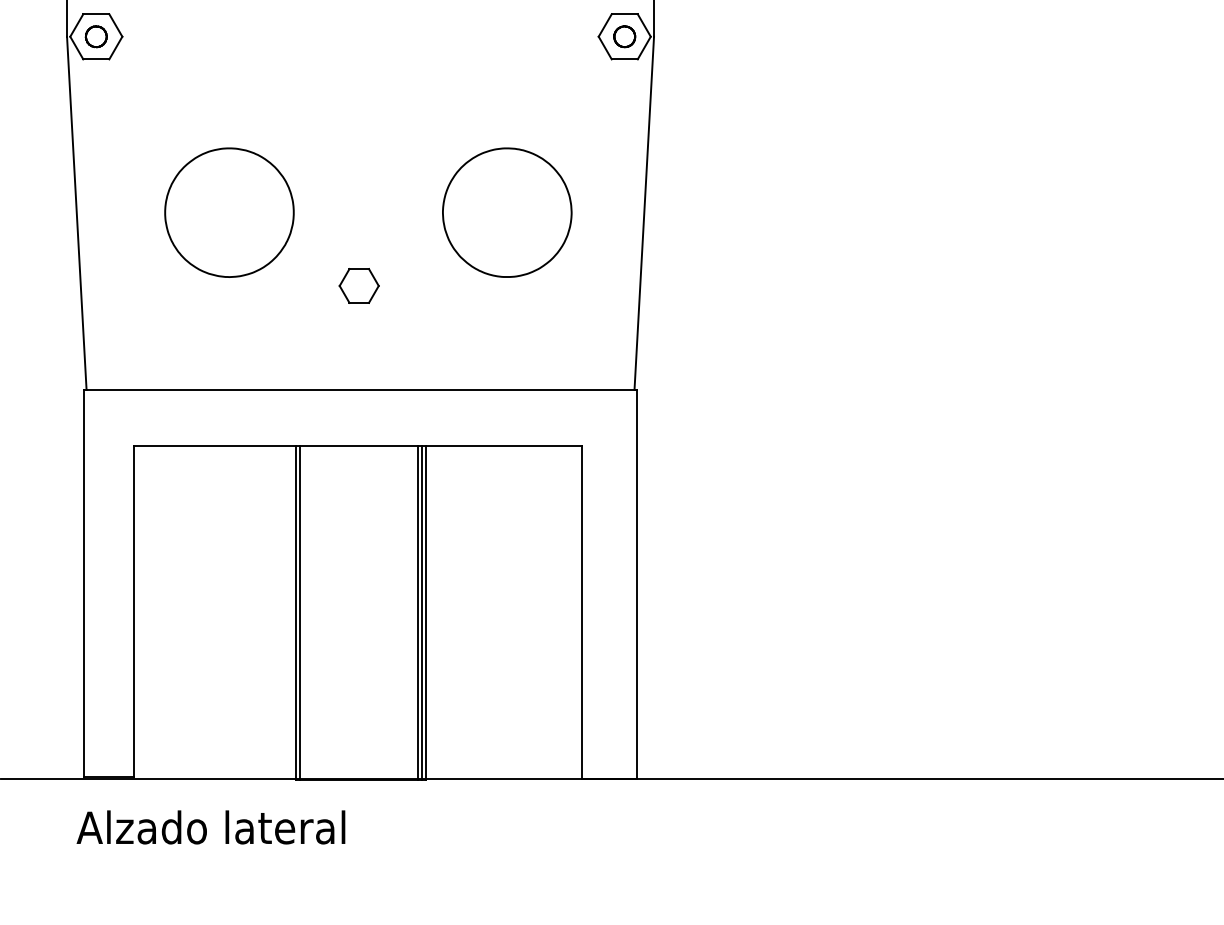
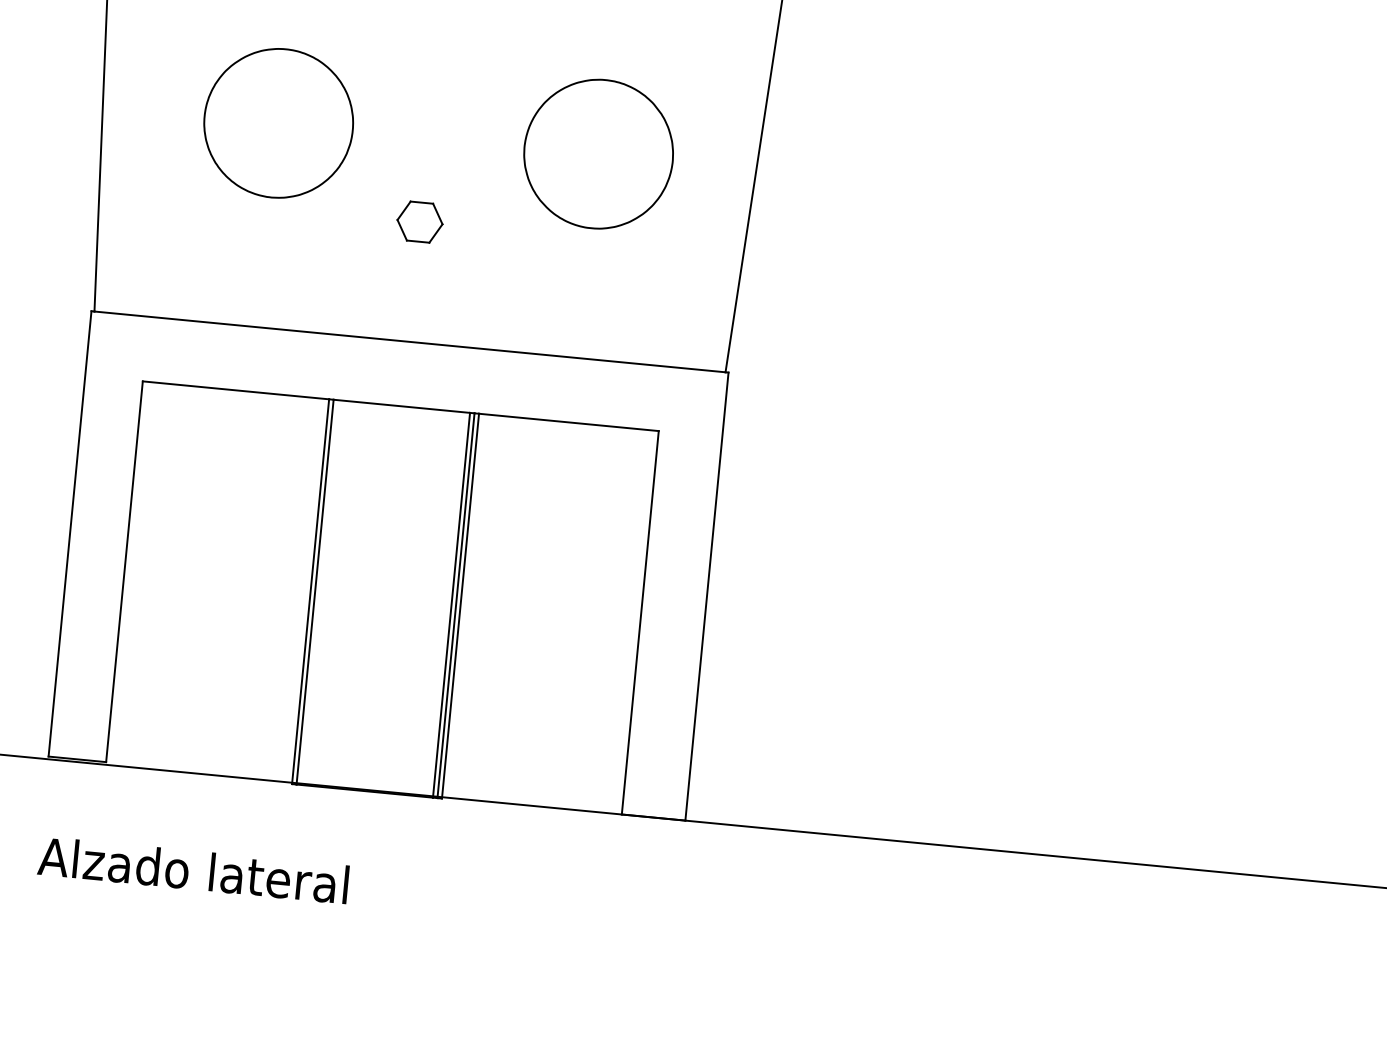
text: (210, 827) -> (192, 870), moved

